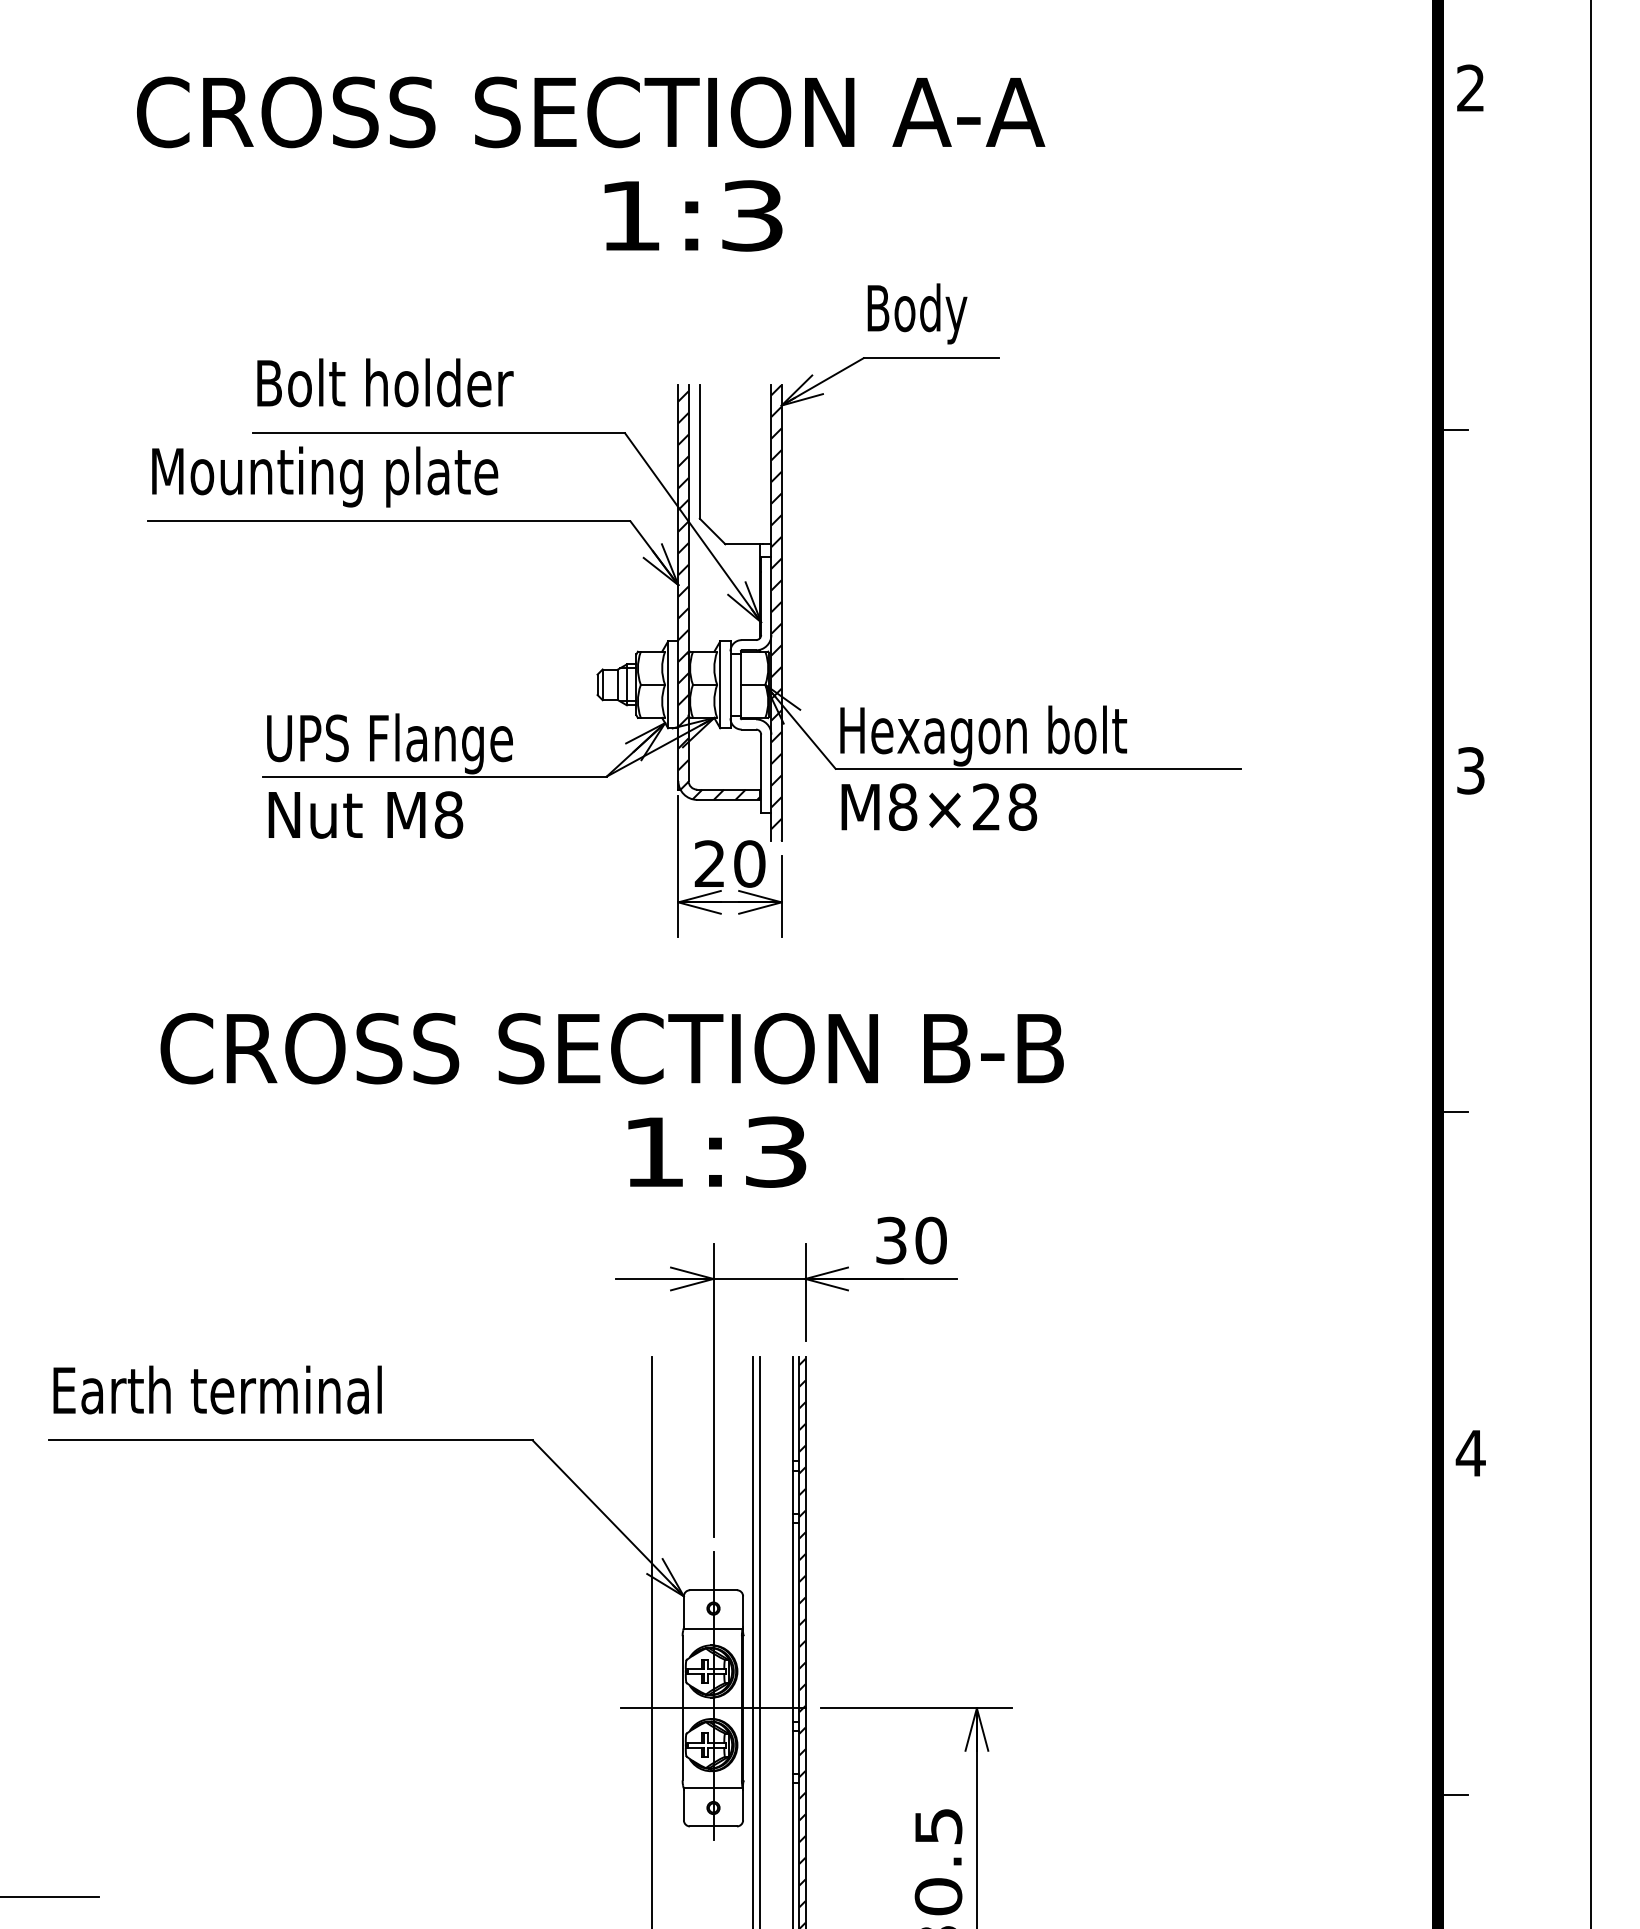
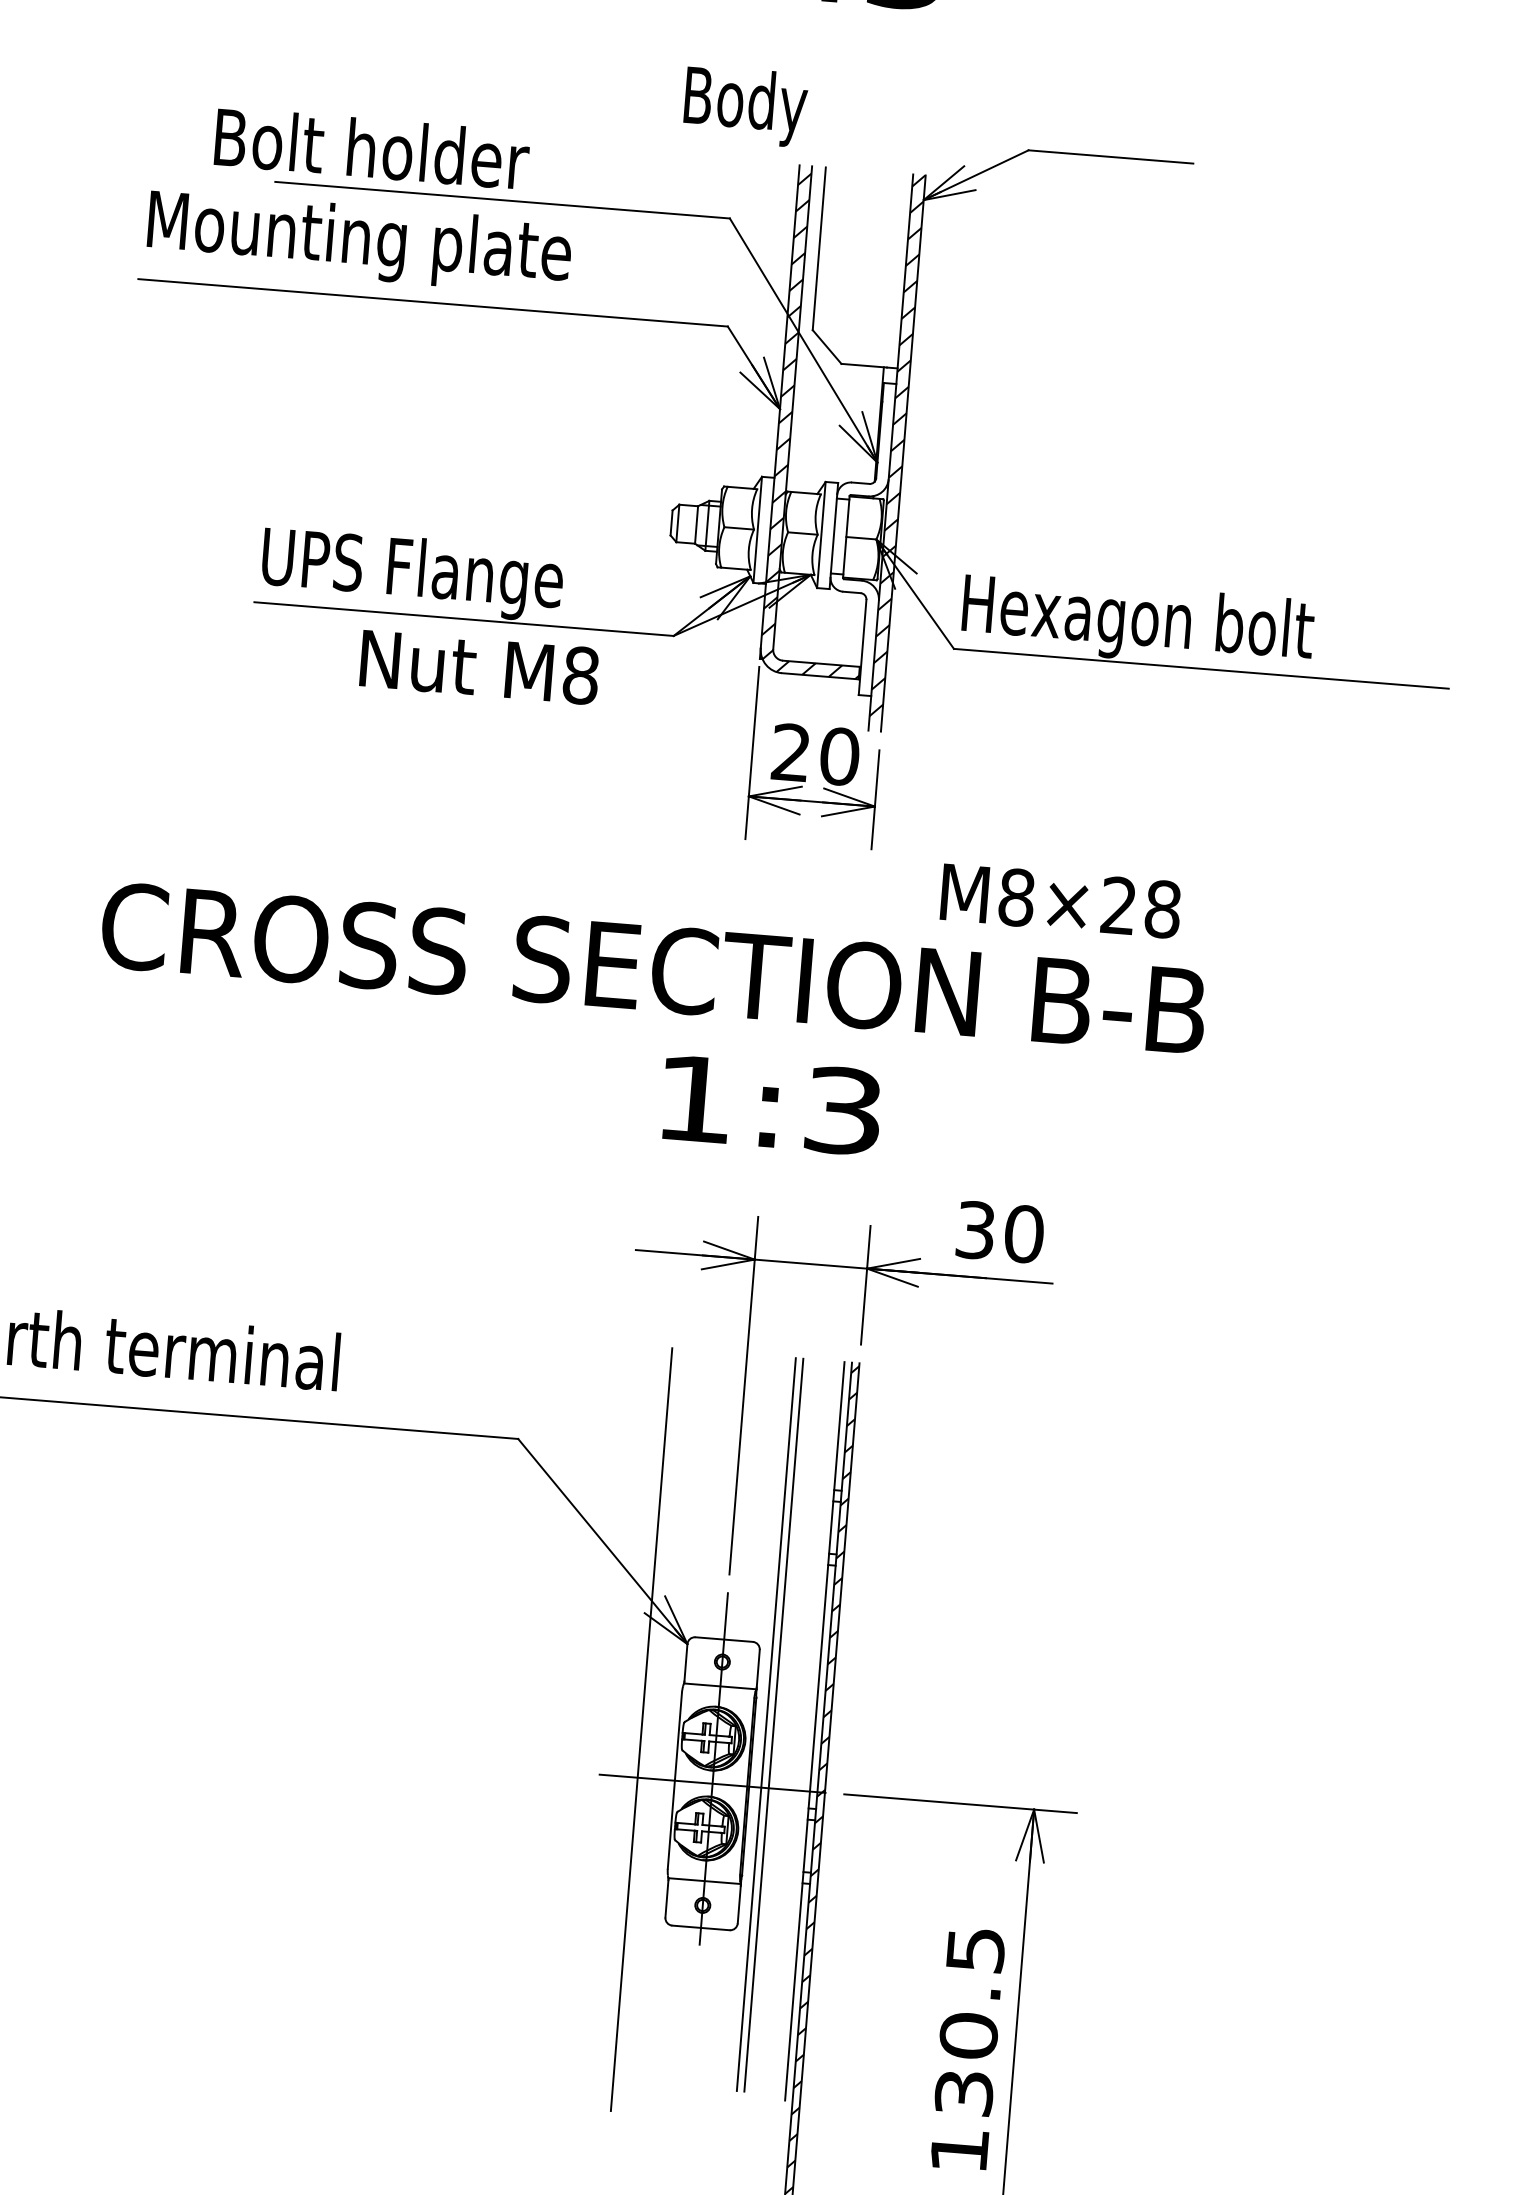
text: (917, 313) -> (745, 105), moved
text: (385, 382) -> (372, 148), moved
text: (939, 806) -> (1061, 900), moved
text: (365, 814) -> (479, 666), moved

